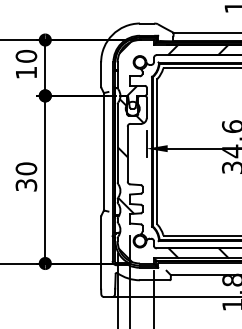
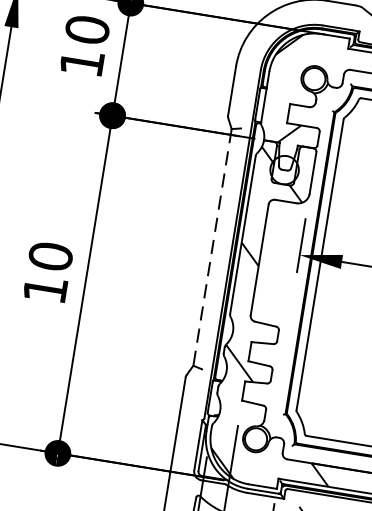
line: (103, 151) -> (211, 246), solid -> dashed
text: (26, 185) -> (45, 290), 30 -> 10

